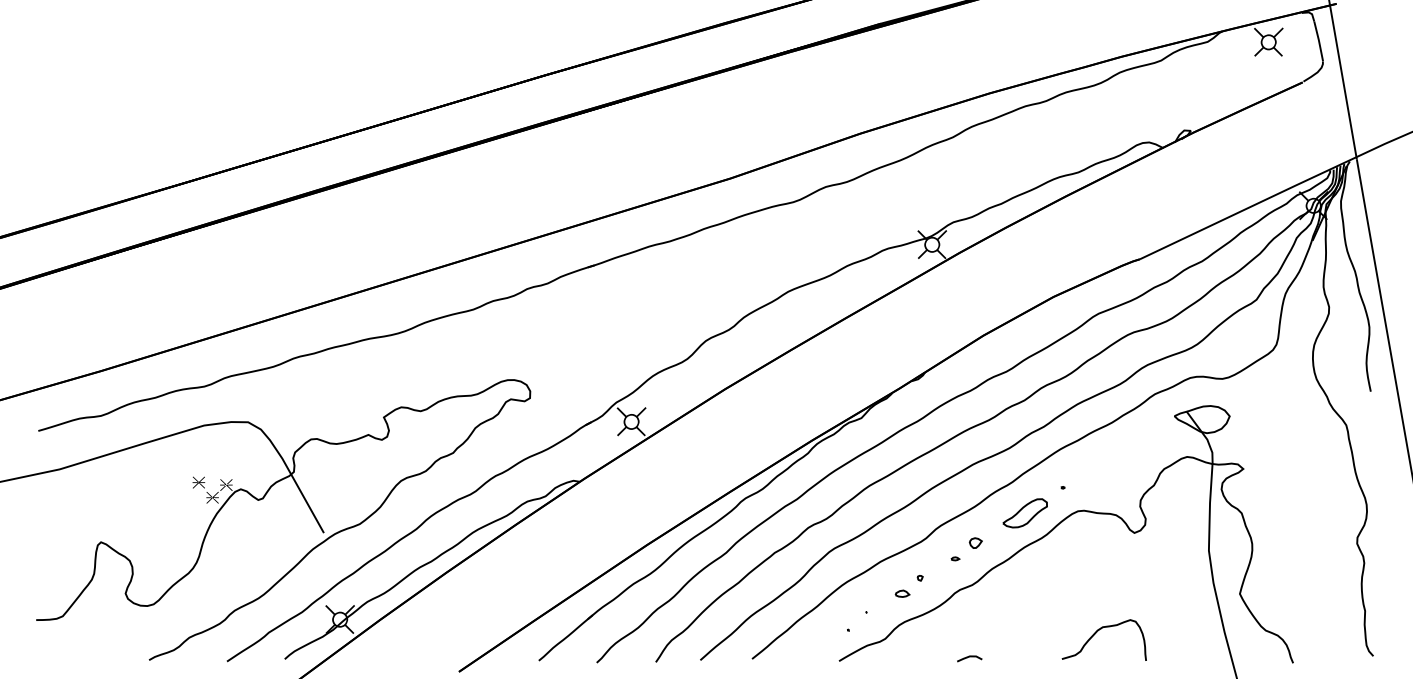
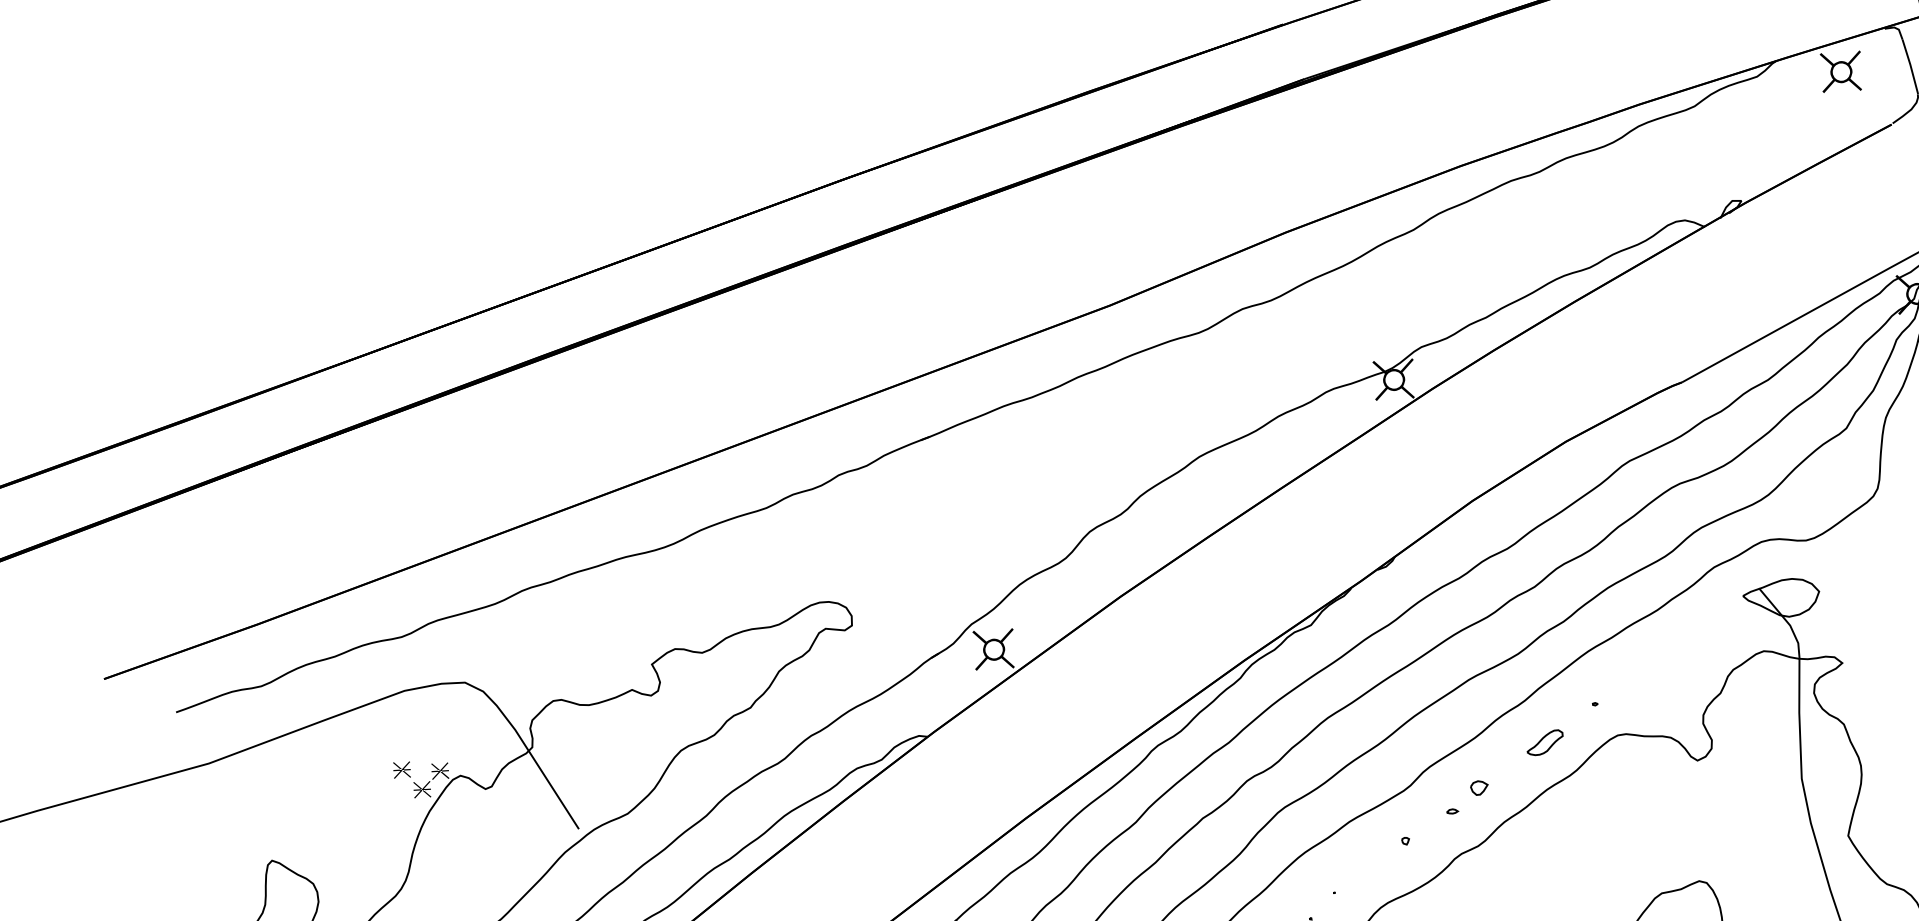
part: (1024, 513) -> (1544, 742), size x0.6
part: (902, 593) -> (1382, 863), removed

